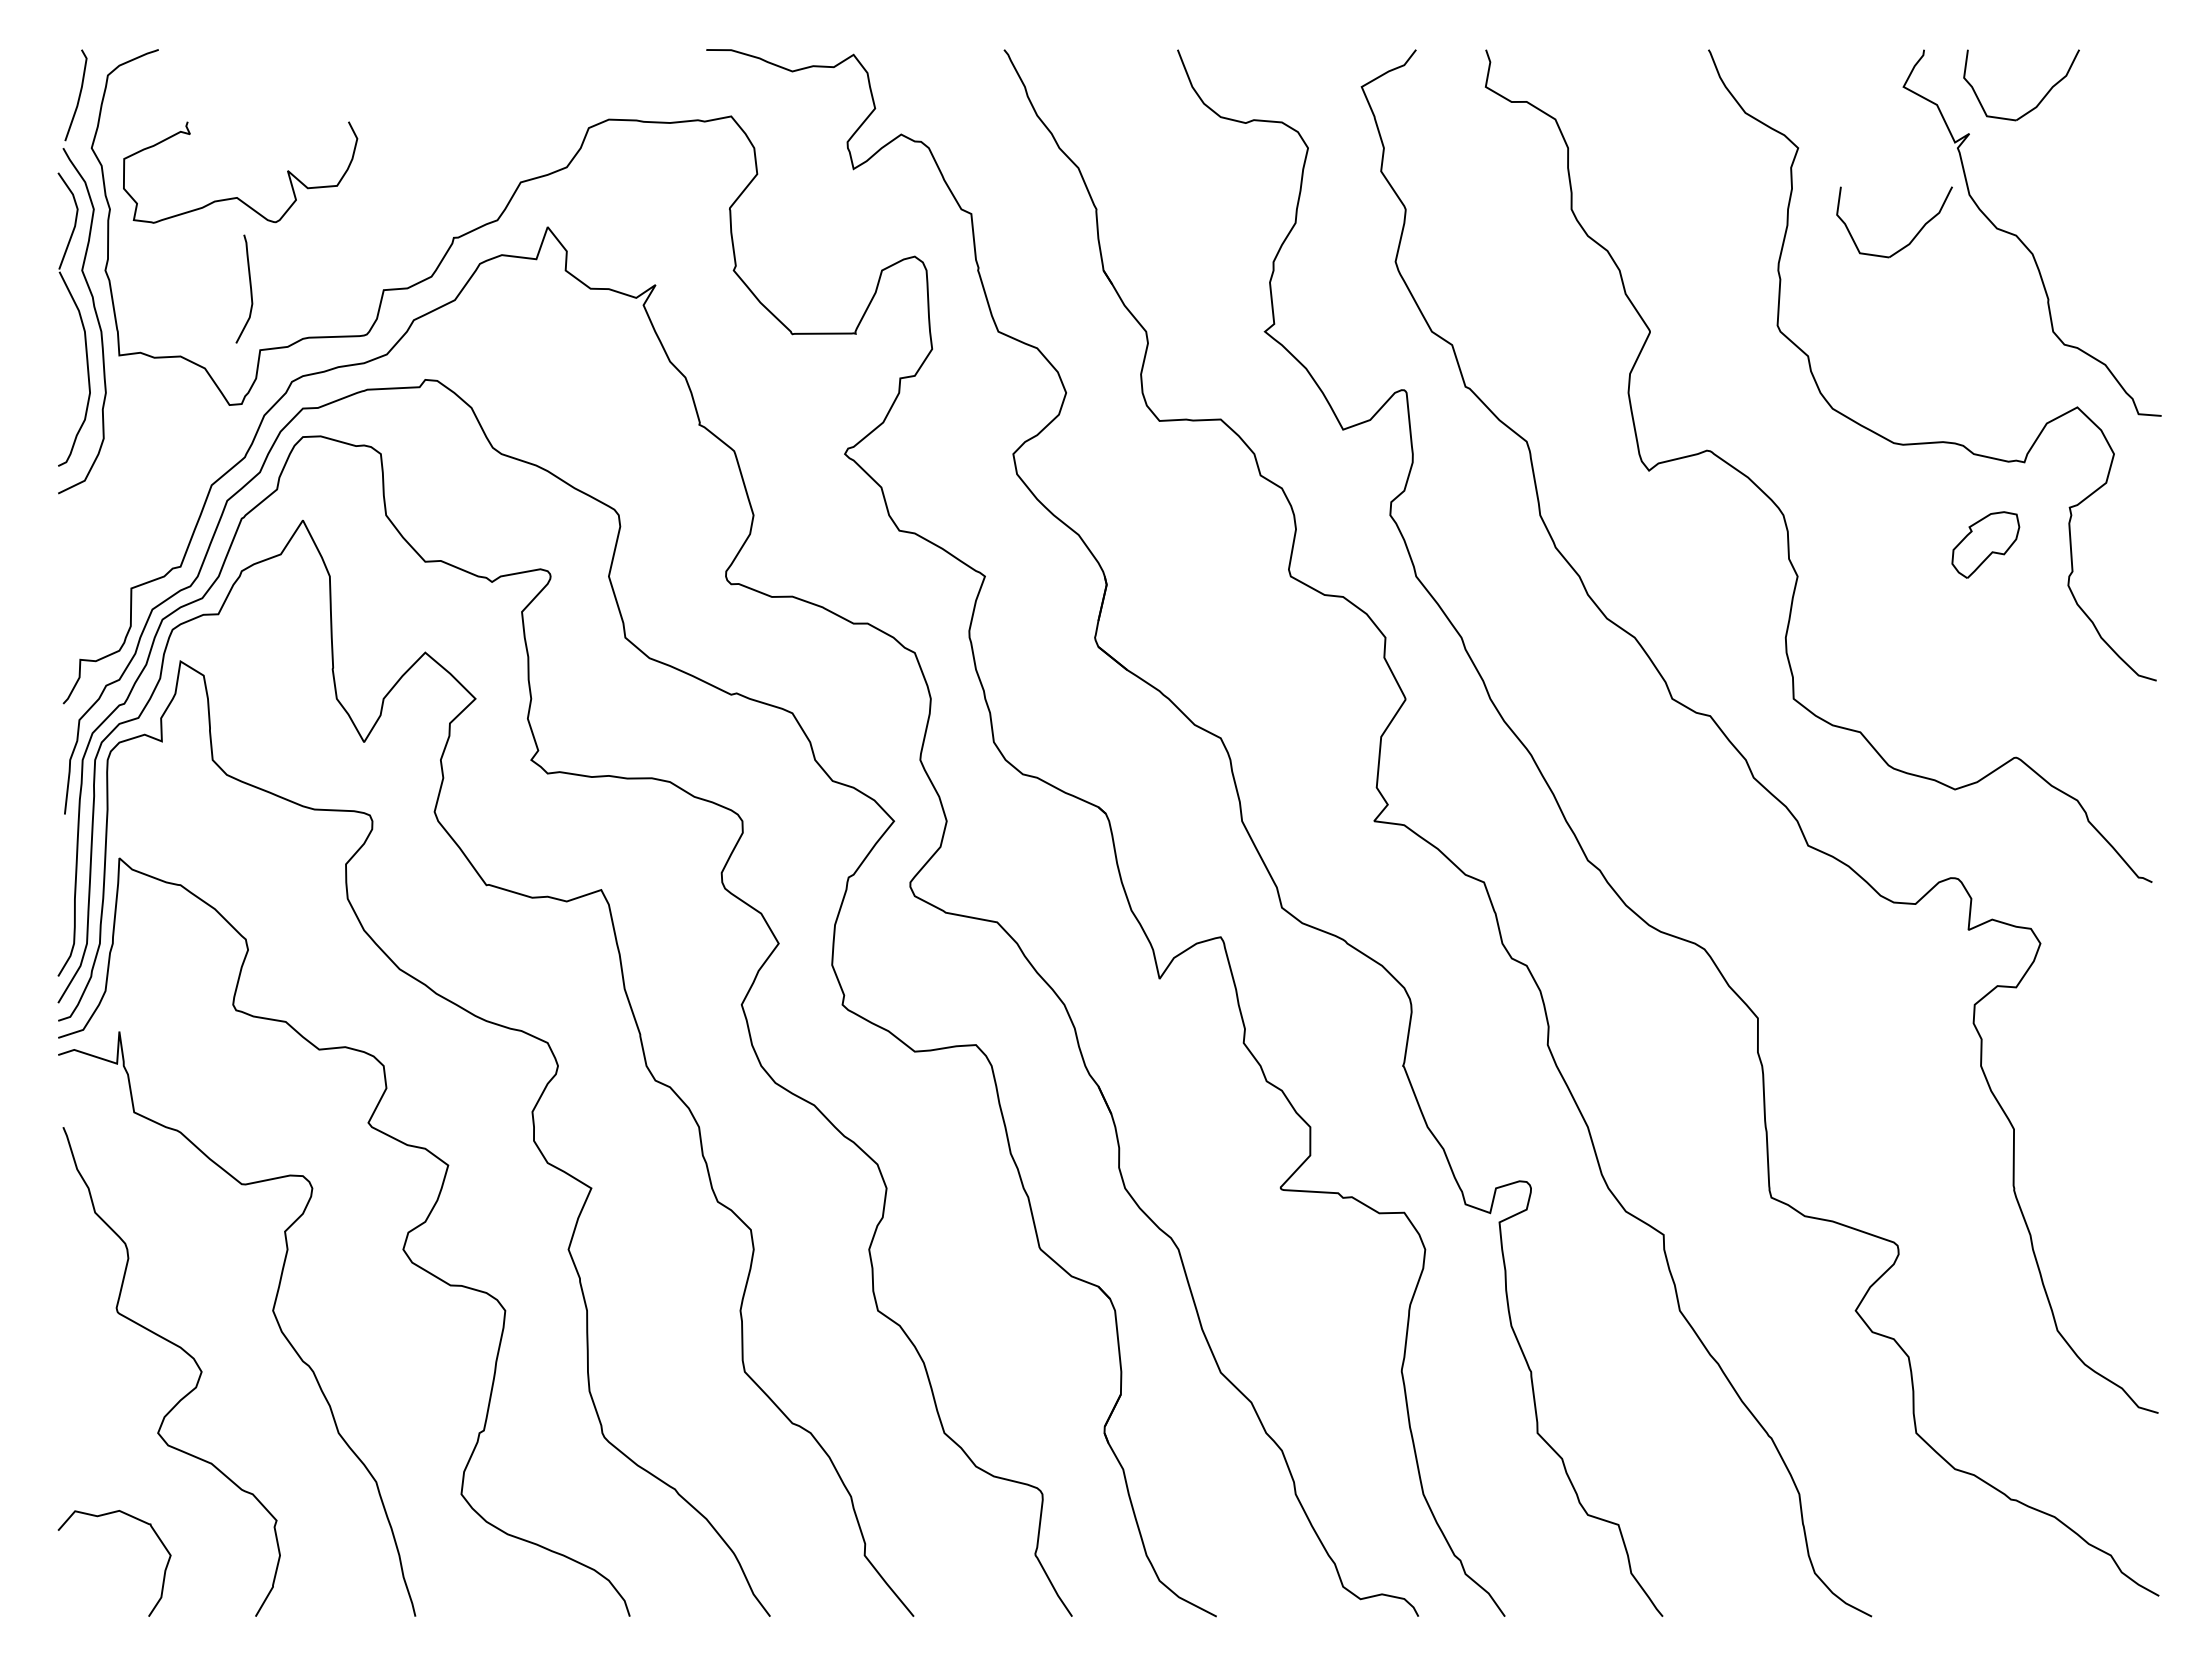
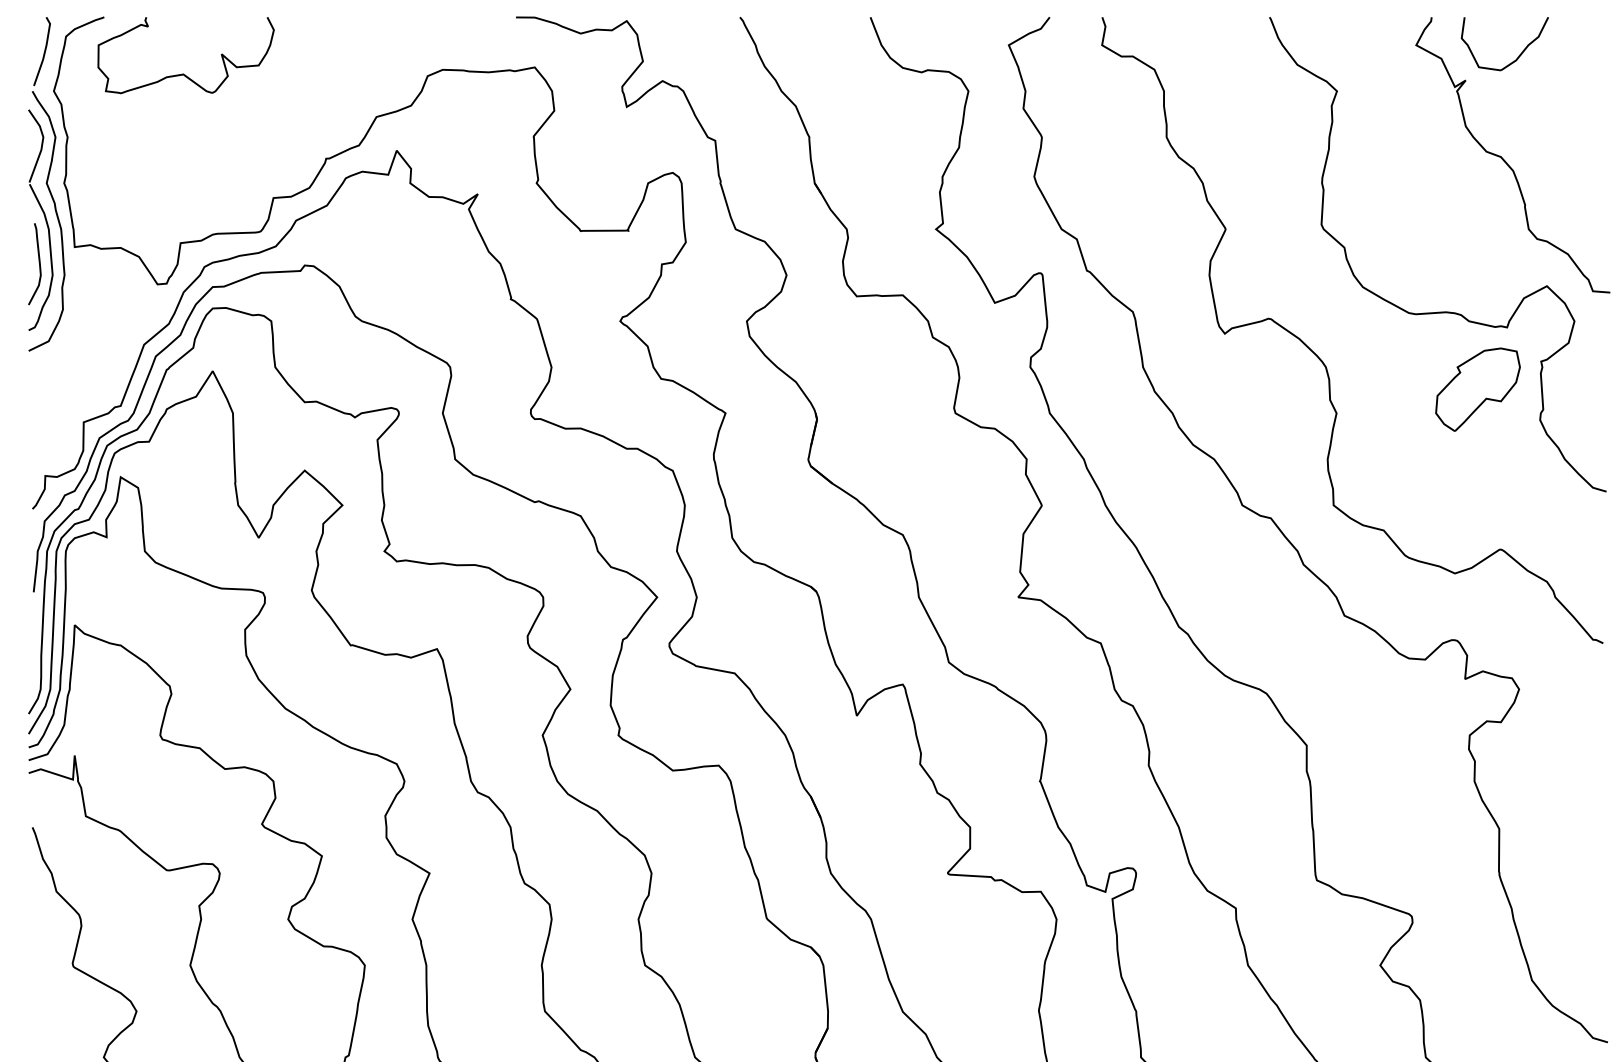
curve: (238, 197) -> (184, 74), moved
part: (1911, 239) -> (1422, 159), removed
curve: (249, 285) -> (38, 261), moved
part: (1985, 544) -> (1477, 389), size x1.67

